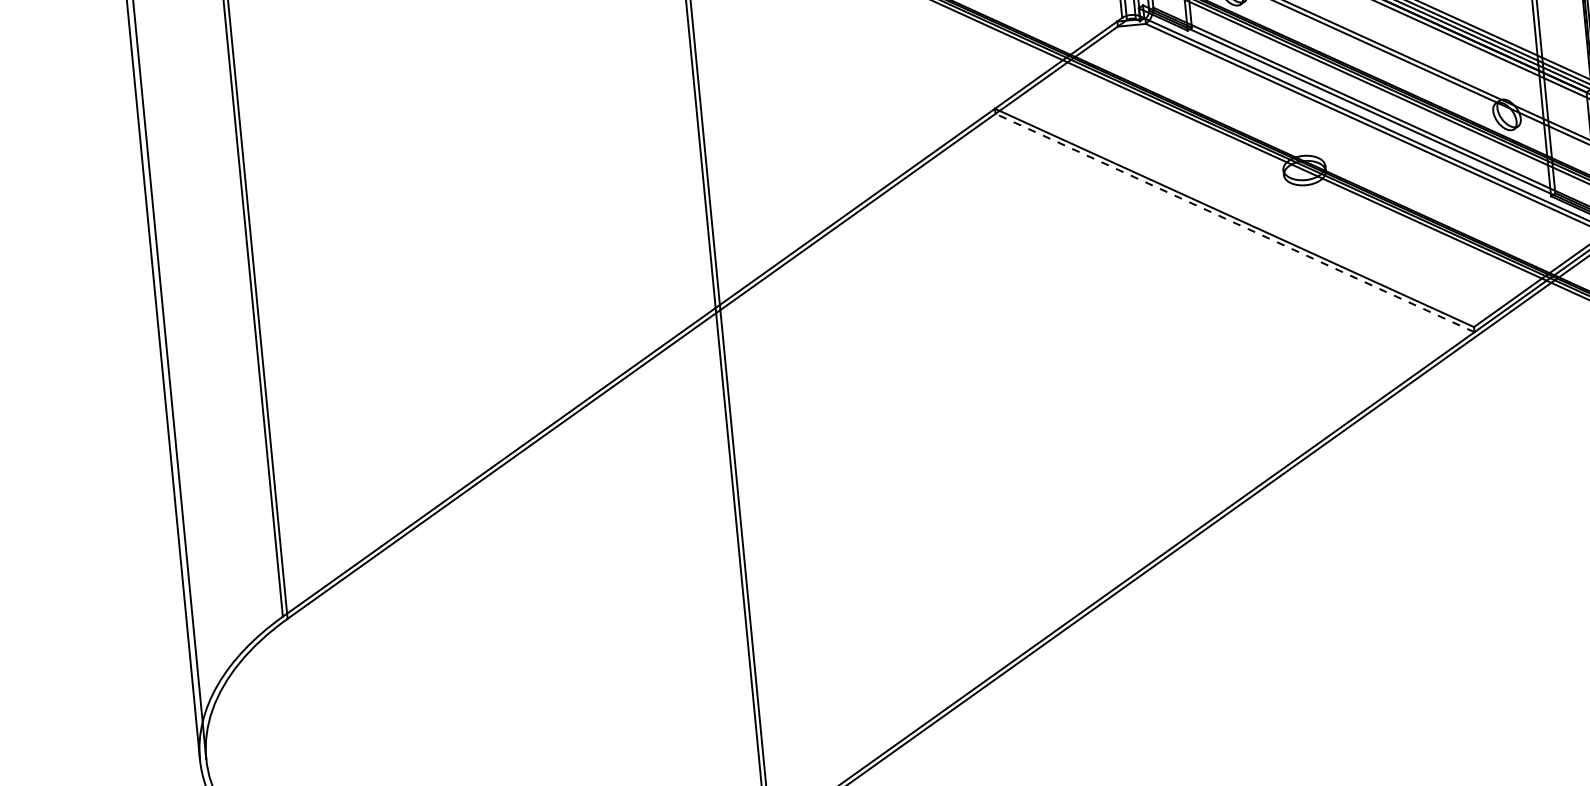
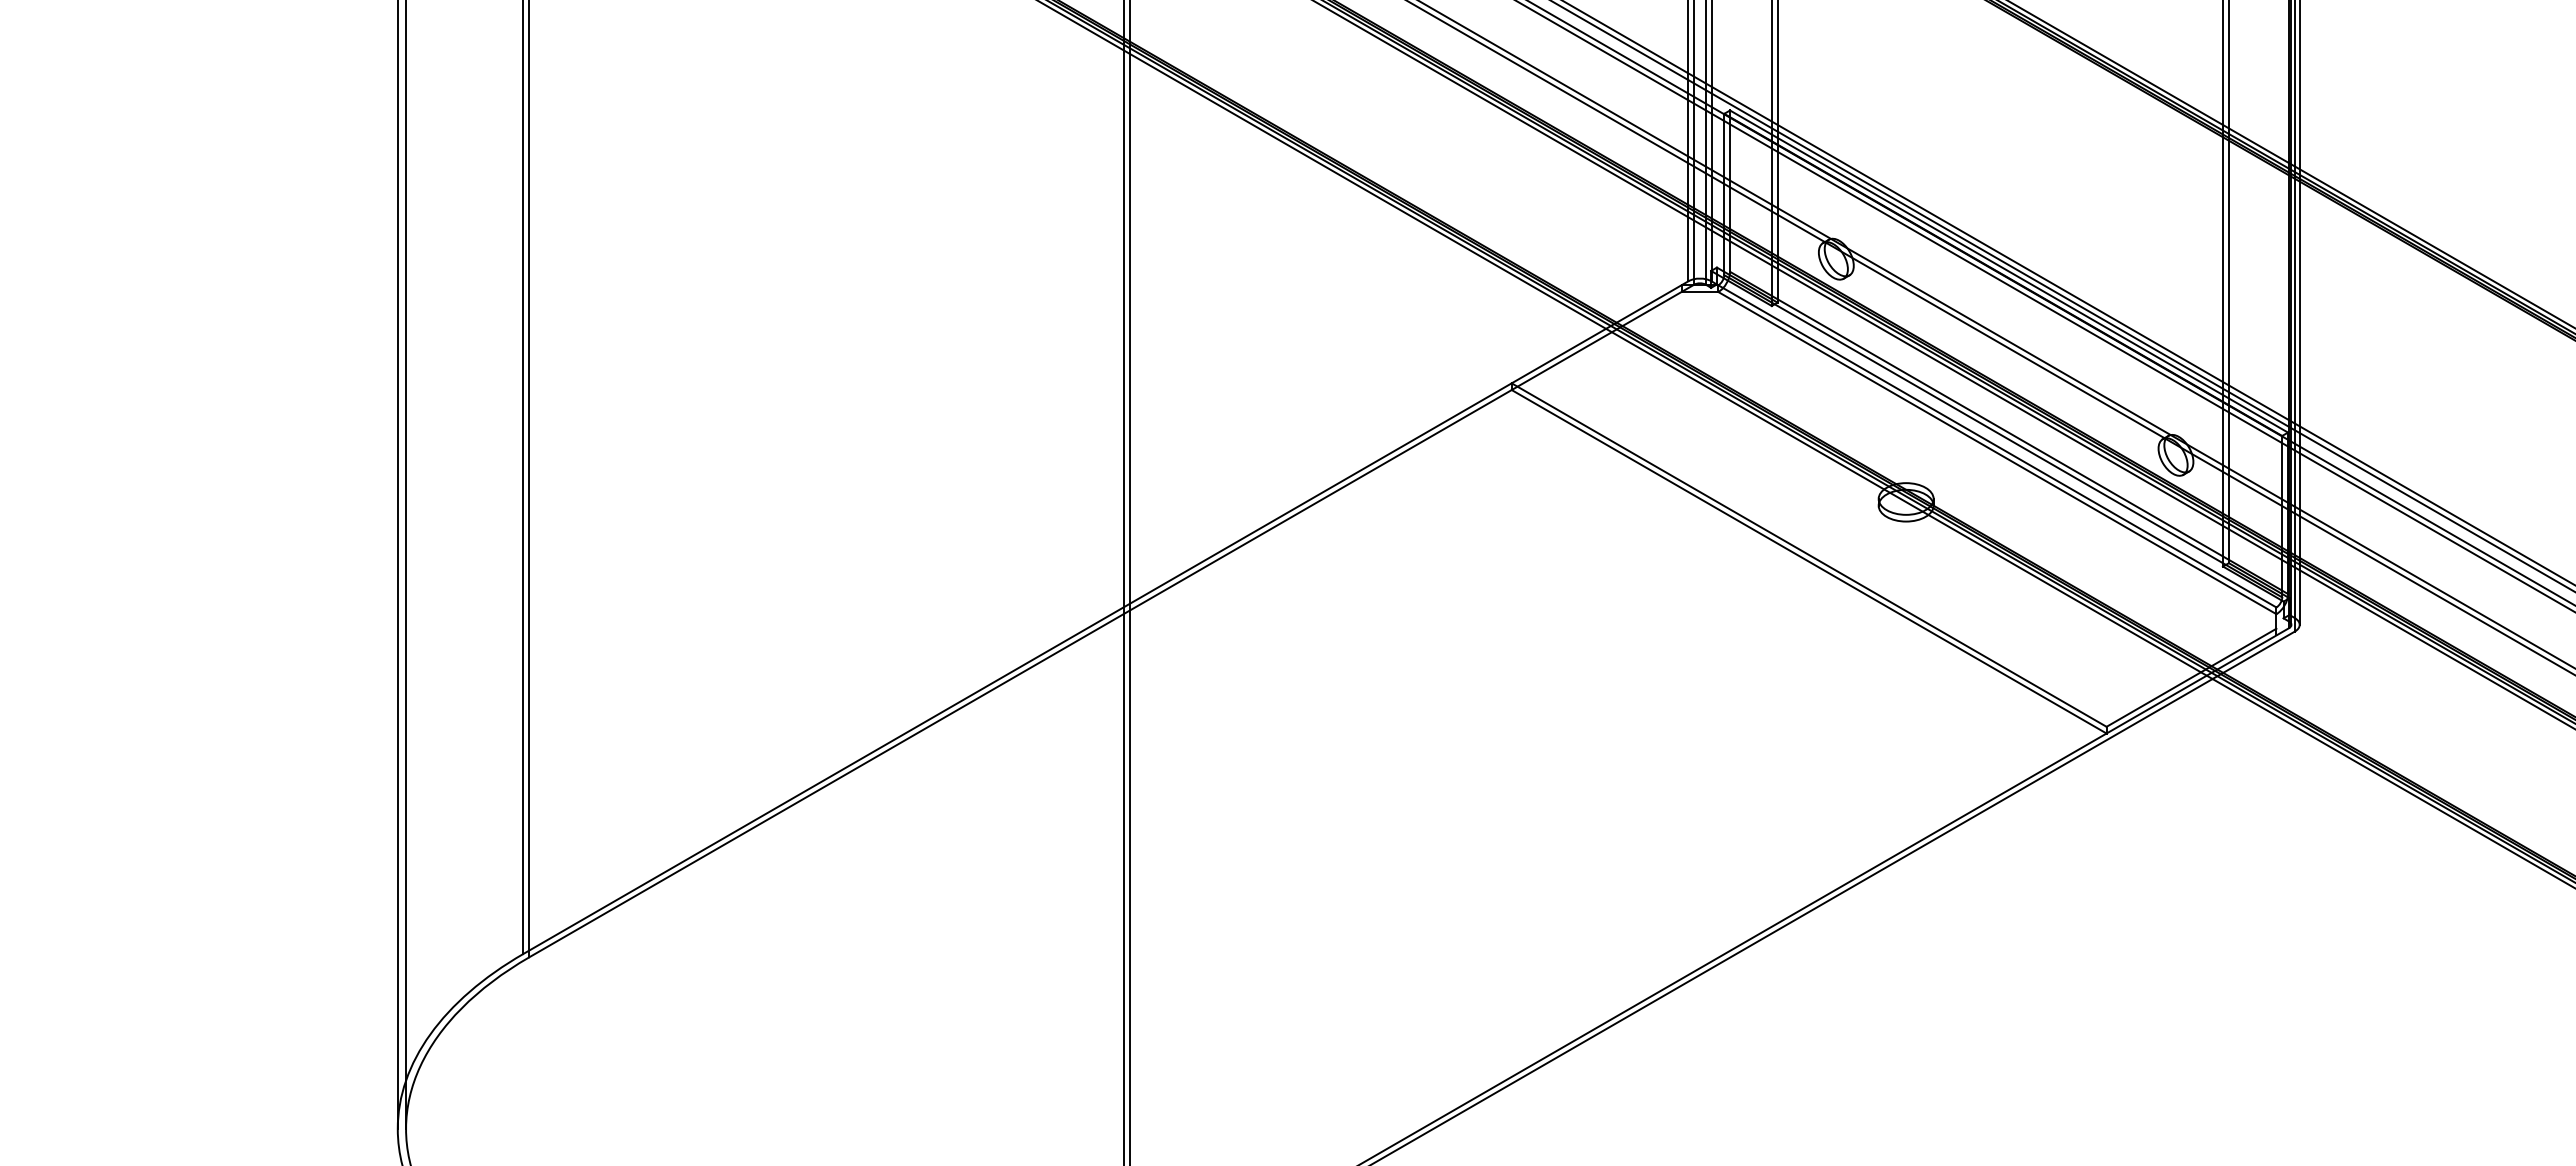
line: (1234, 222) -> (1808, 561), dashed -> solid

